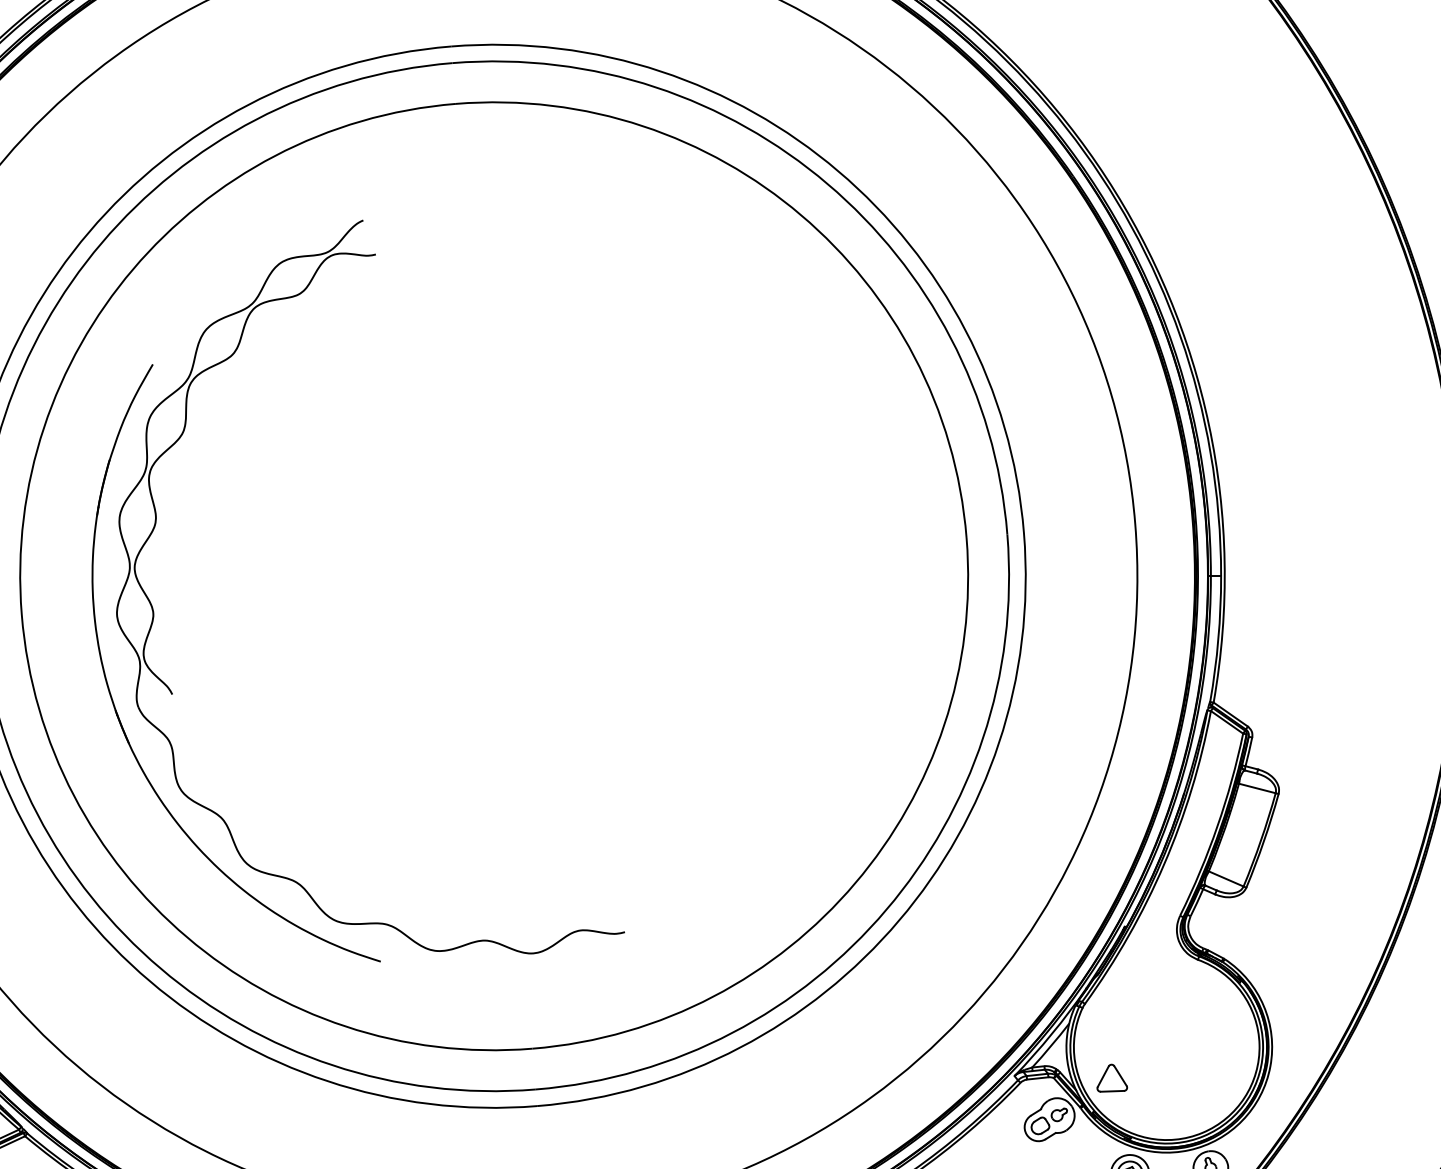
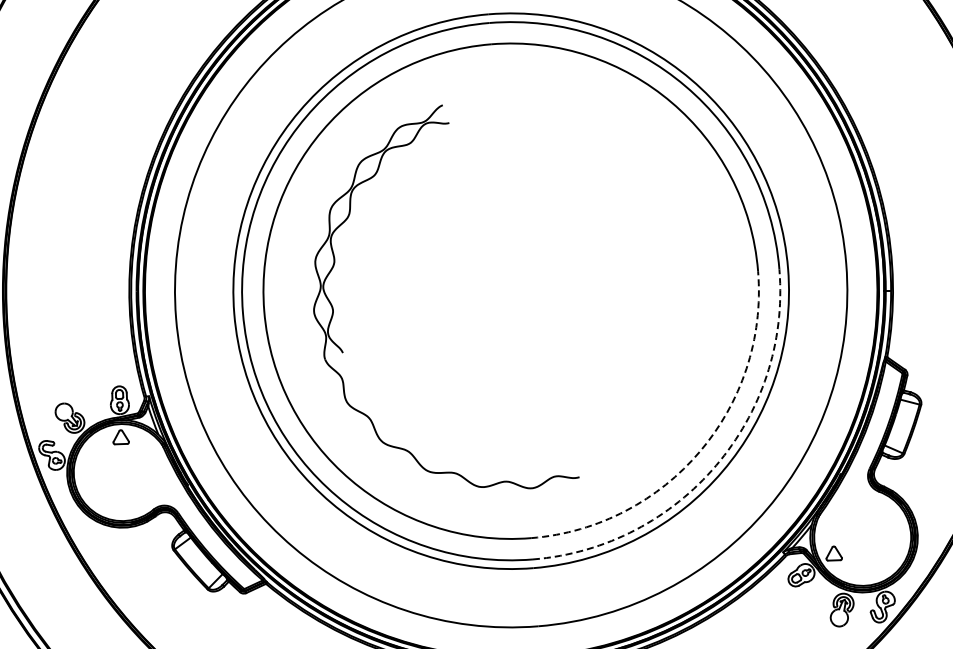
part: (112, 691) -> (311, 351), removed
arc: (854, 882) -> (699, 451), solid -> dashed
arc: (886, 909) -> (716, 465), solid -> dashed

